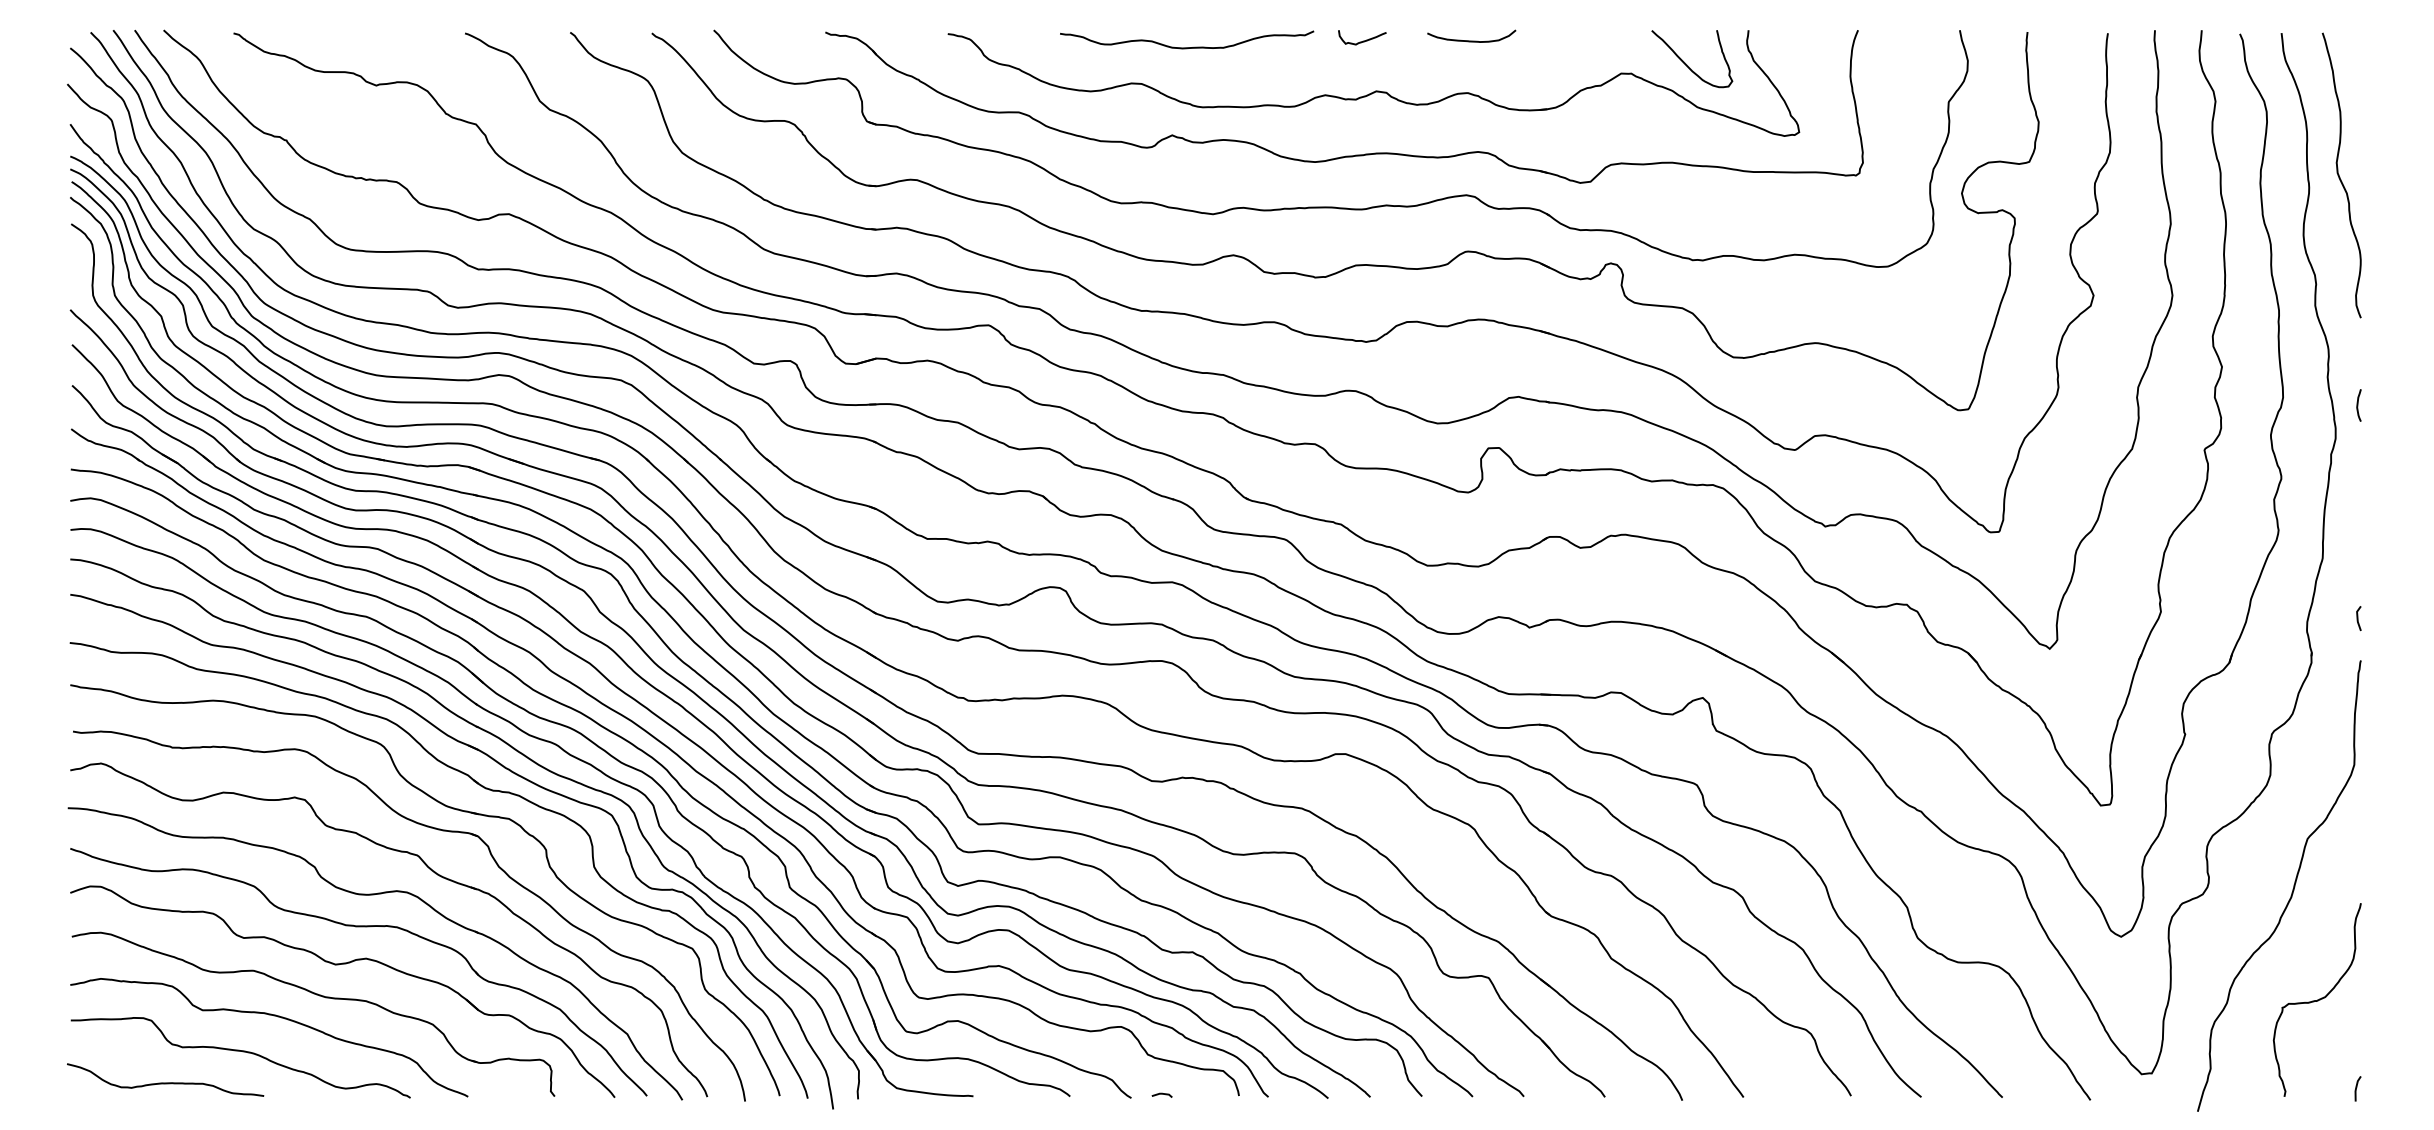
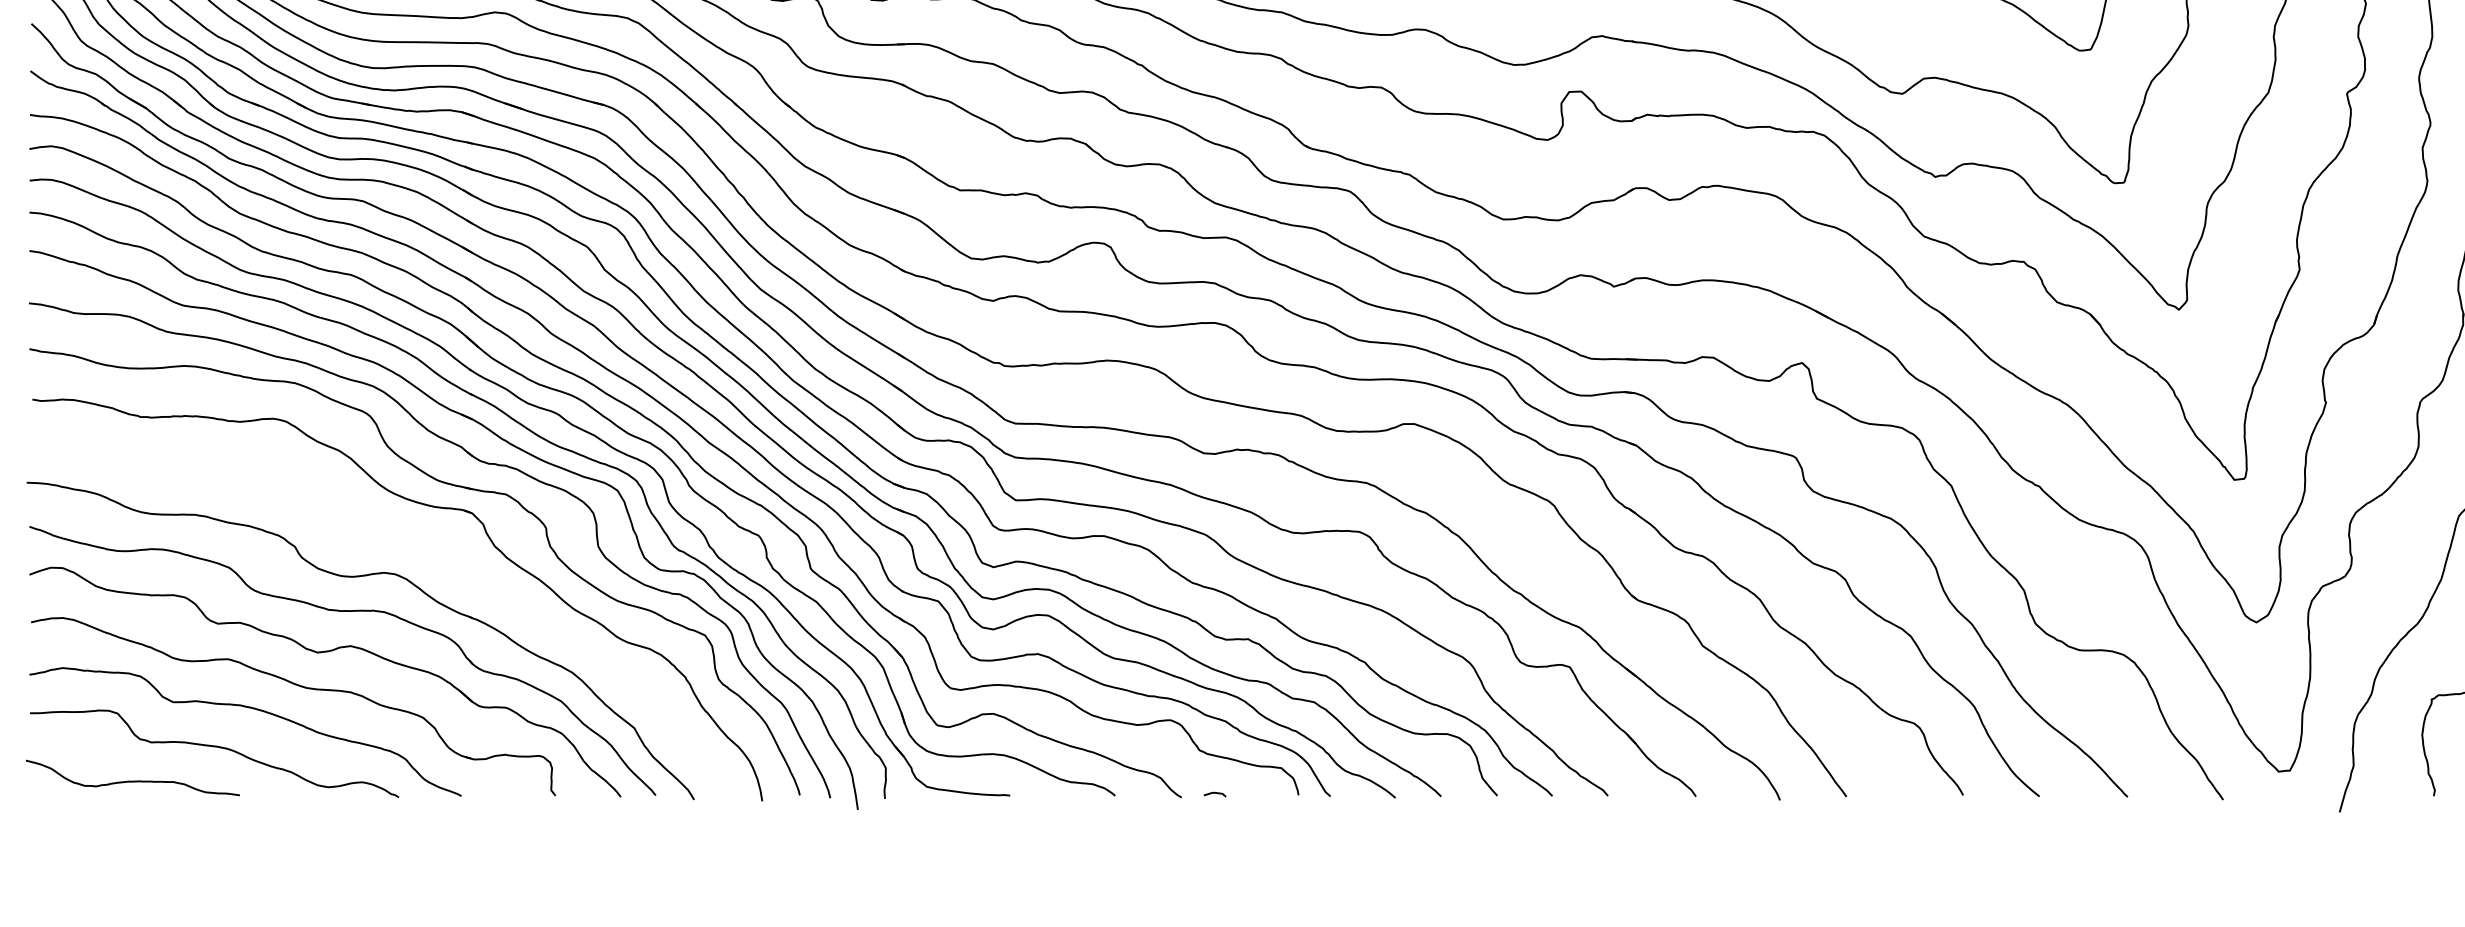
part: (434, 873) -> (424, 553), removed

